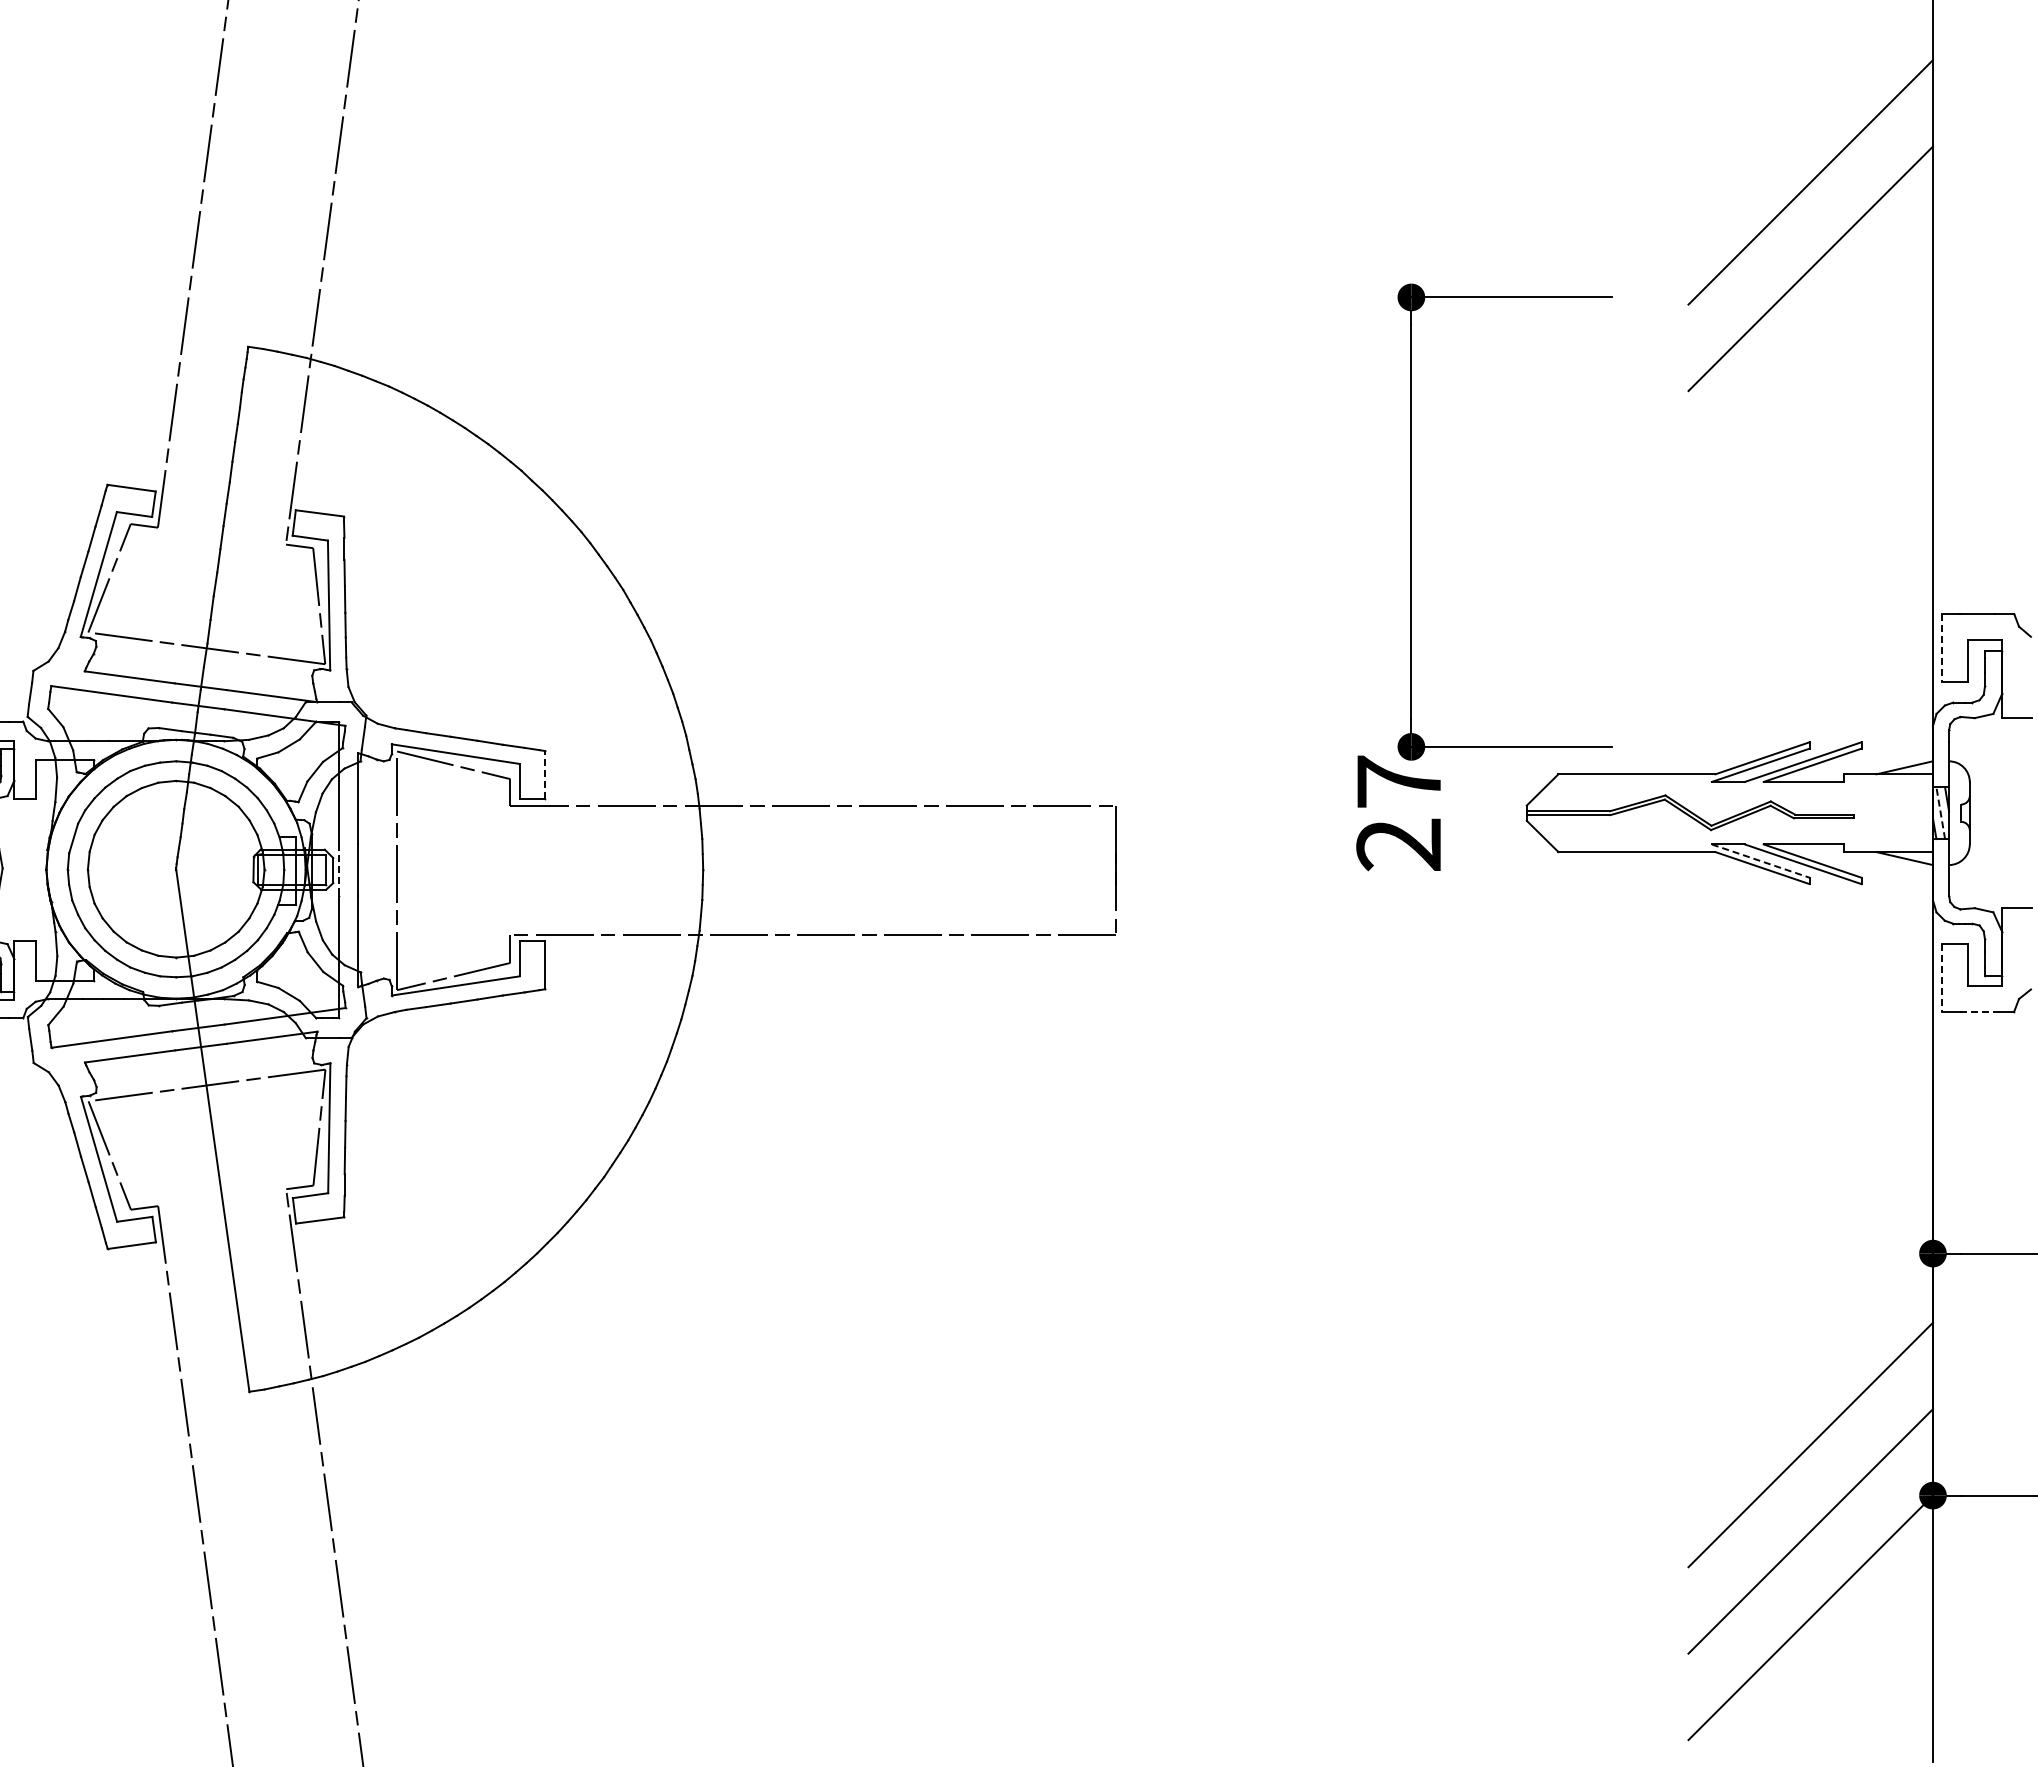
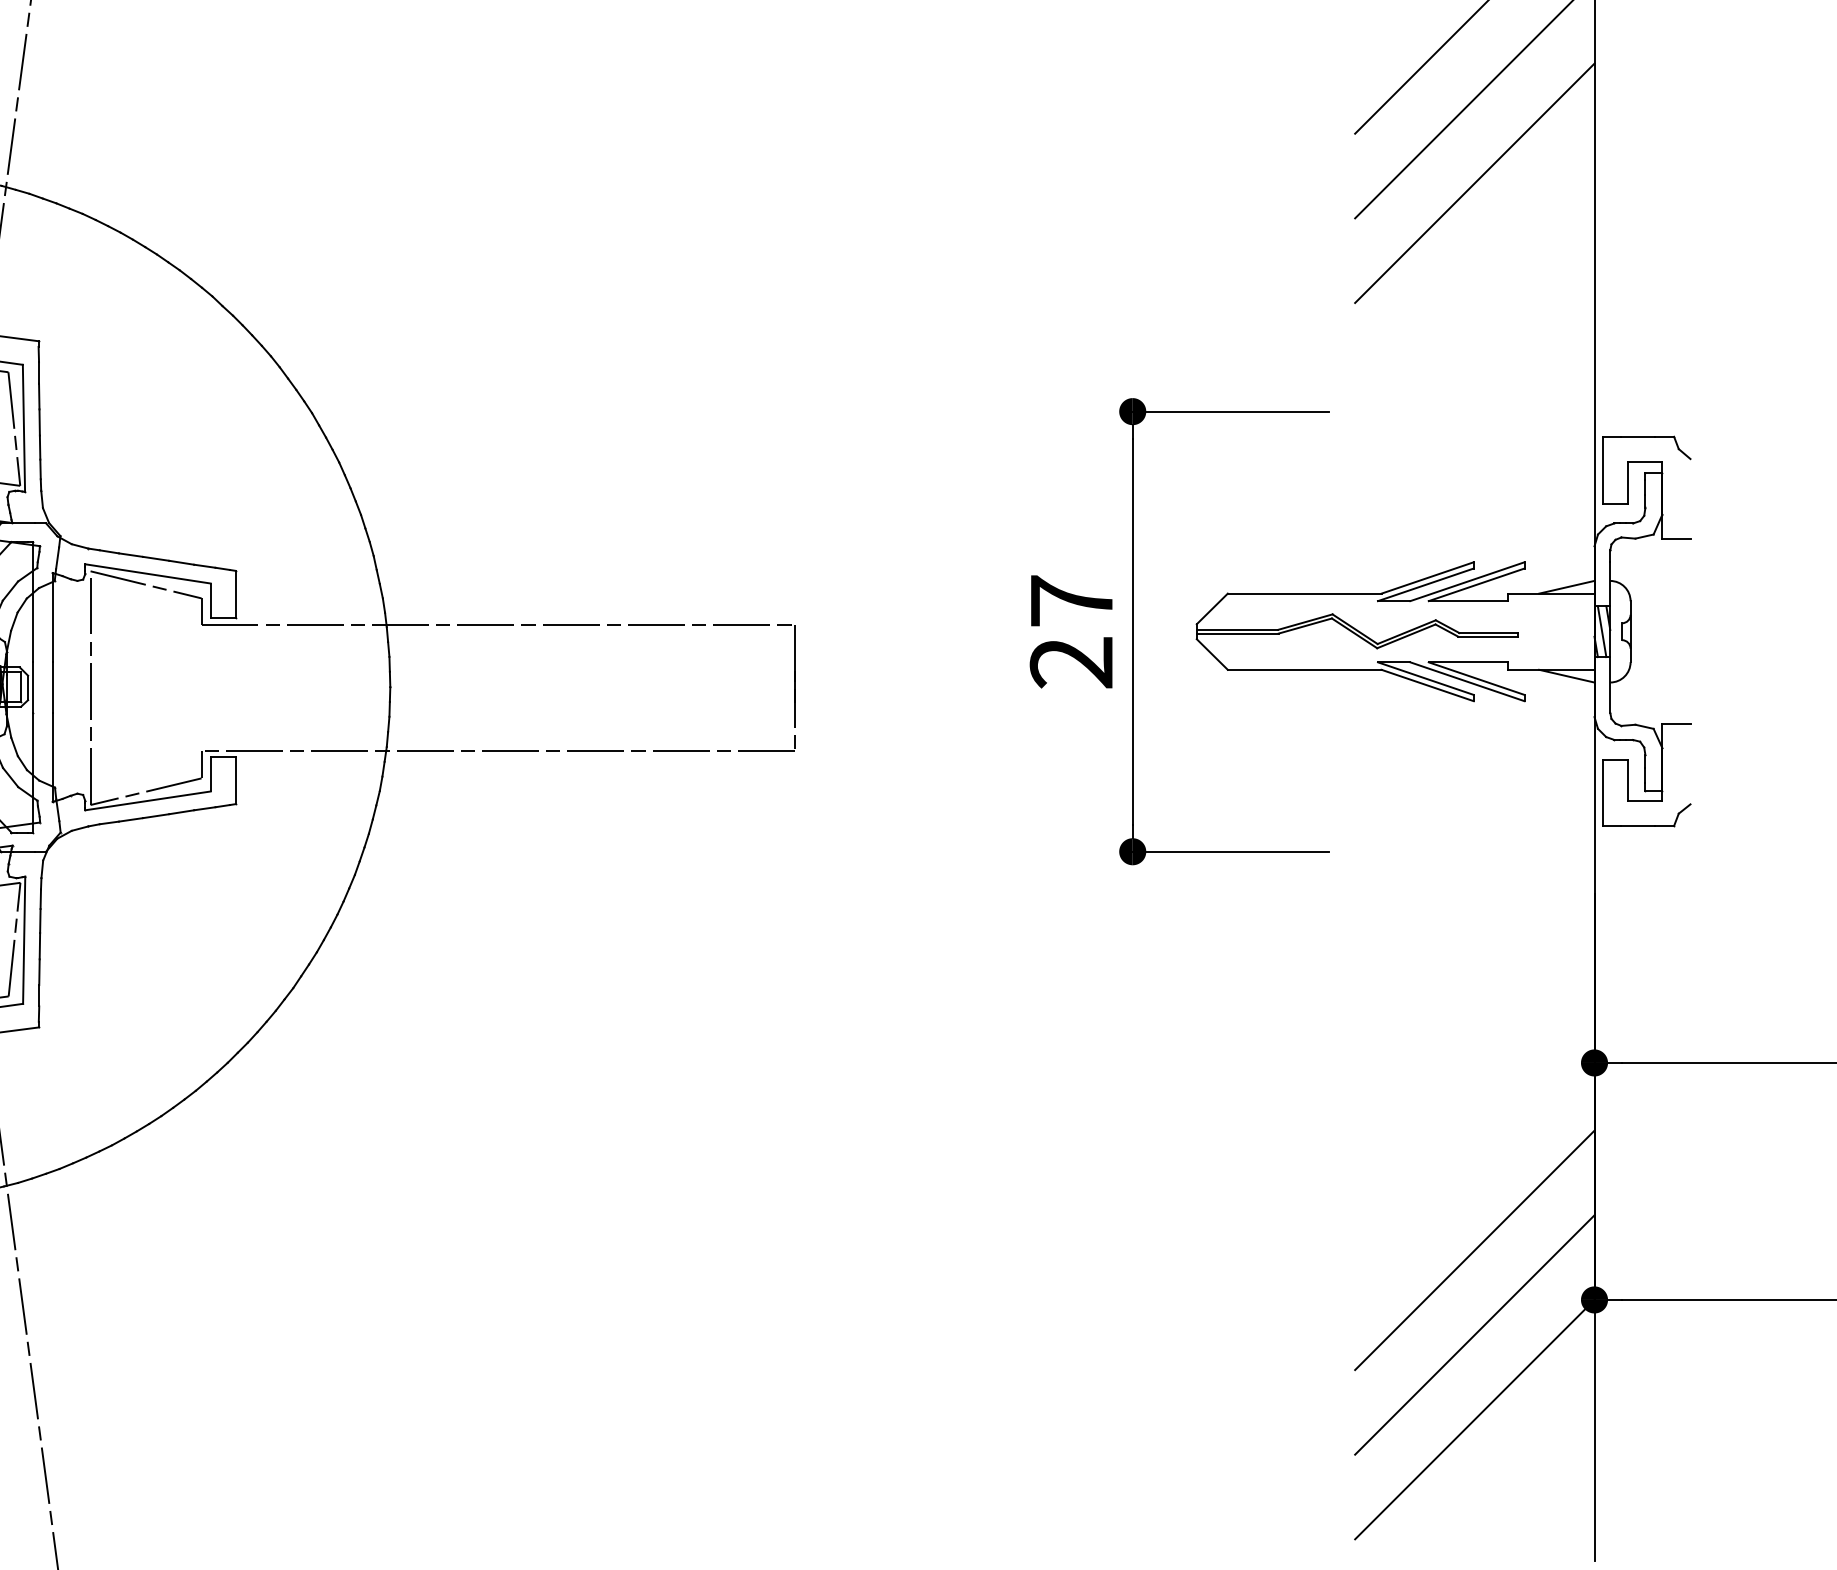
line: (1810, 355) -> (1474, 183), added
part: (1411, 521) -> (1132, 631), moved
line: (1941, 648) -> (1602, 470), dashed -> solid
line: (545, 774) -> (235, 593), dashed -> solid
line: (1940, 812) -> (1601, 631), dashed -> solid
line: (1760, 861) -> (1425, 679), dashed -> solid
line: (338, 870) -> (33, 687), dashed -> solid
line: (1941, 977) -> (1602, 792), dashed -> solid
line: (1978, 1011) -> (1639, 825), dashed -> solid

